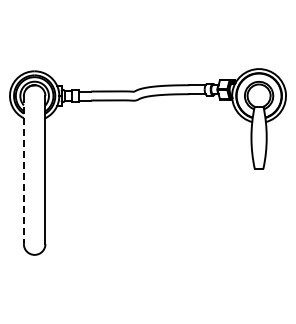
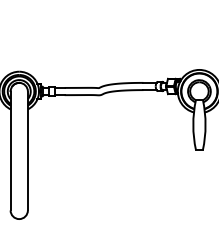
line: (23, 170) -> (10, 151), dashed -> solid

